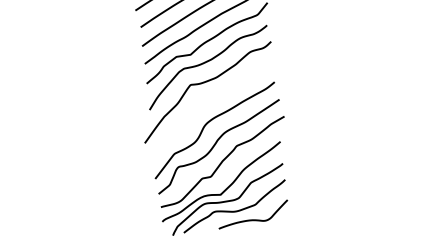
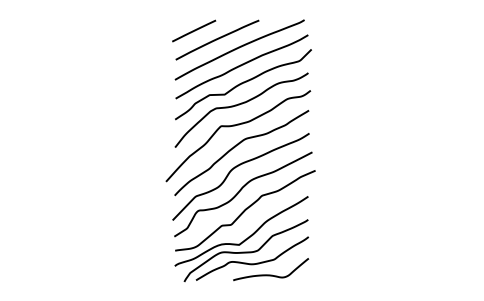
curve: (206, 103) -> (235, 147), added

